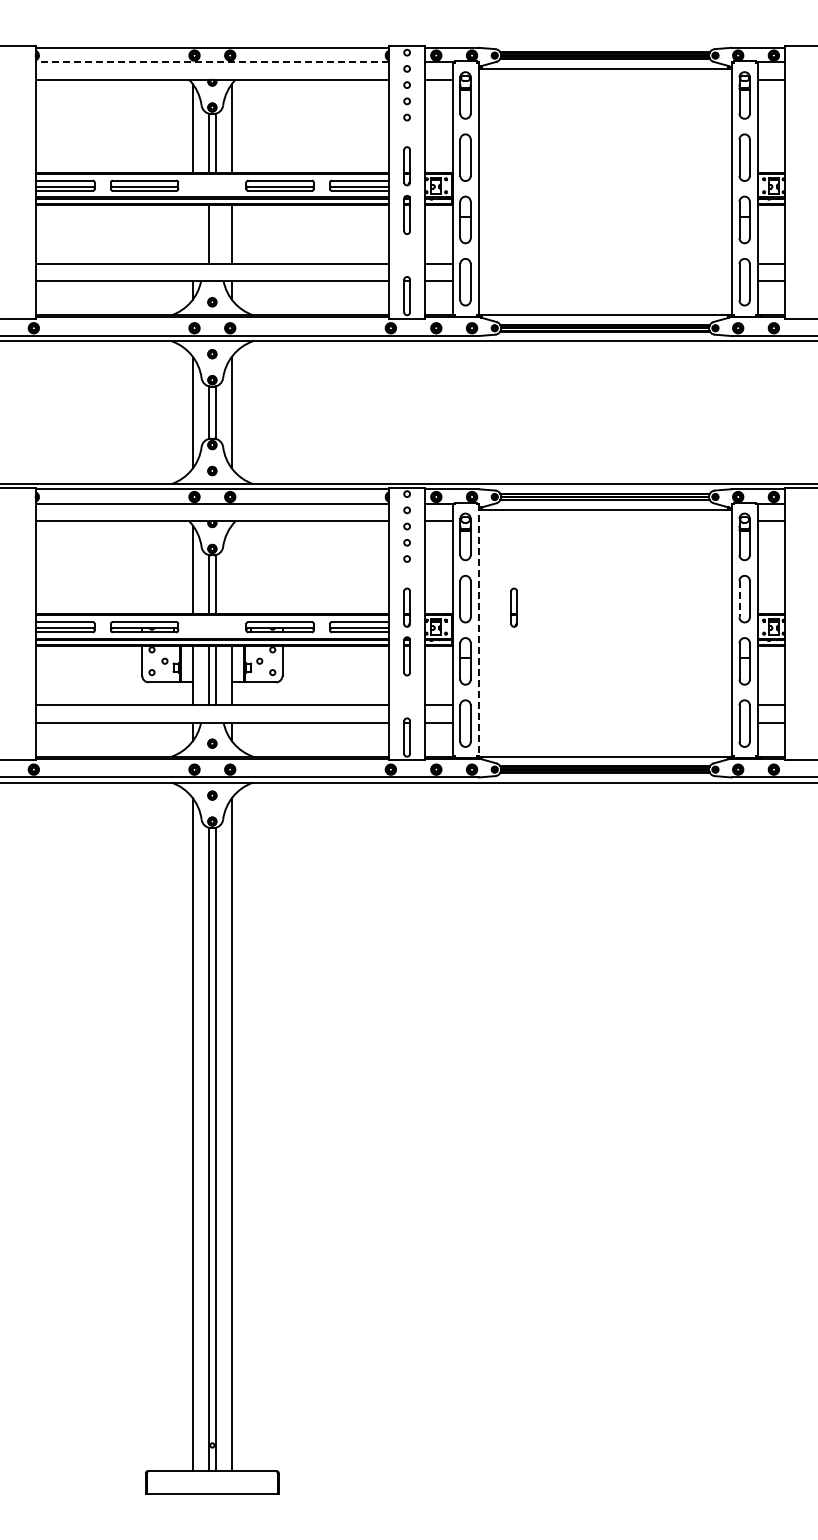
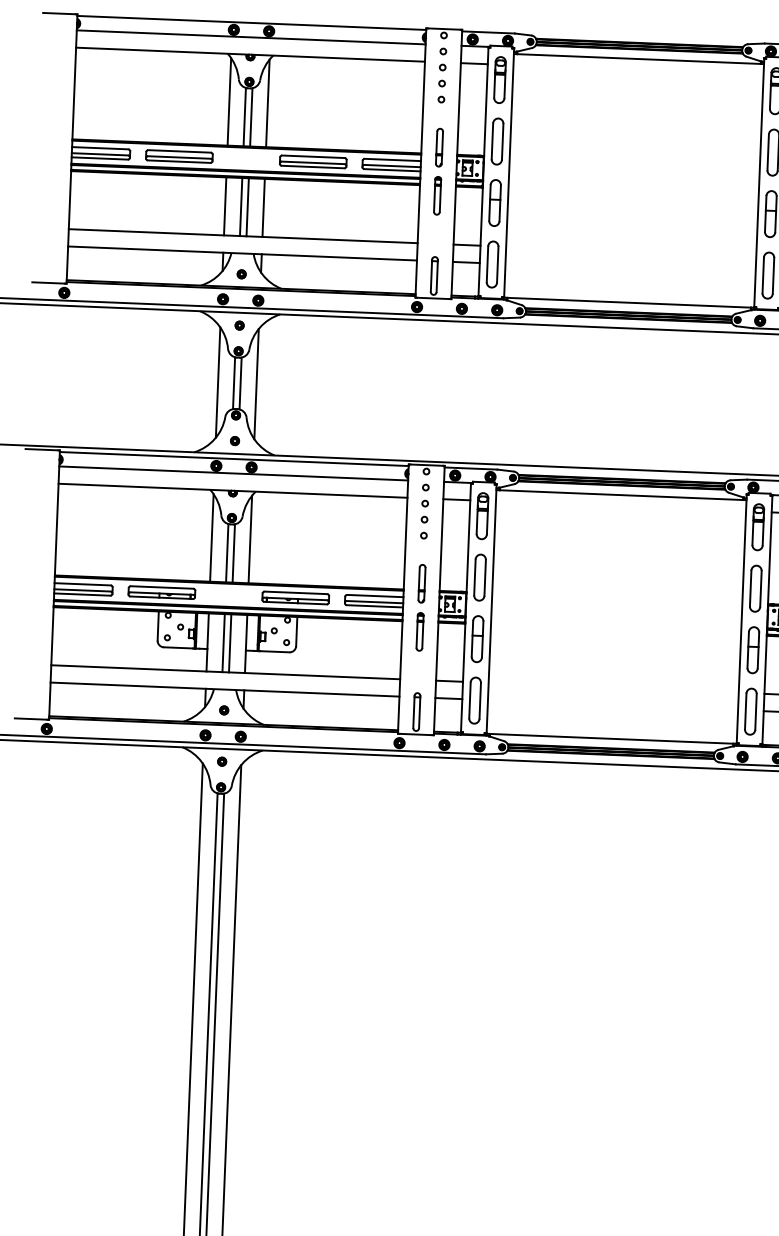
line: (212, 62) -> (251, 37), dashed -> solid
line: (192, 233) -> (224, 205), added
line: (215, 233) -> (247, 206), added
line: (231, 569) -> (250, 539), added
line: (739, 599) -> (750, 588), dashed -> solid
part: (513, 607) -> (527, 587), removed
line: (478, 630) -> (491, 609), dashed -> solid

